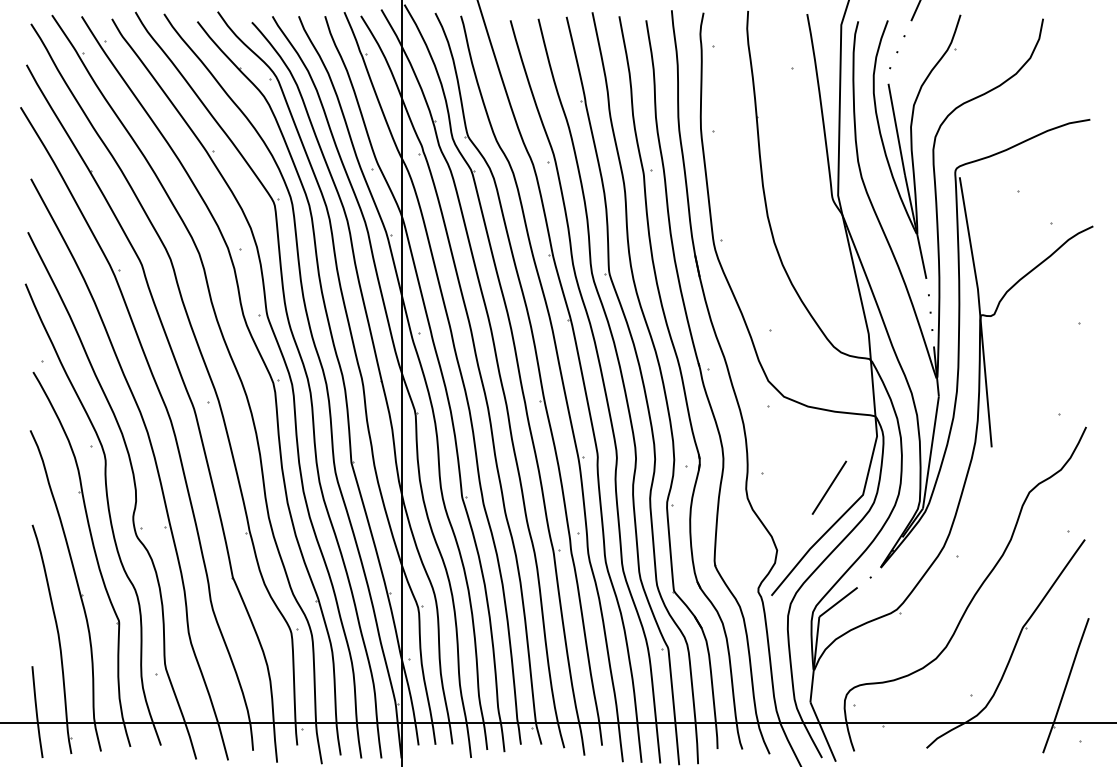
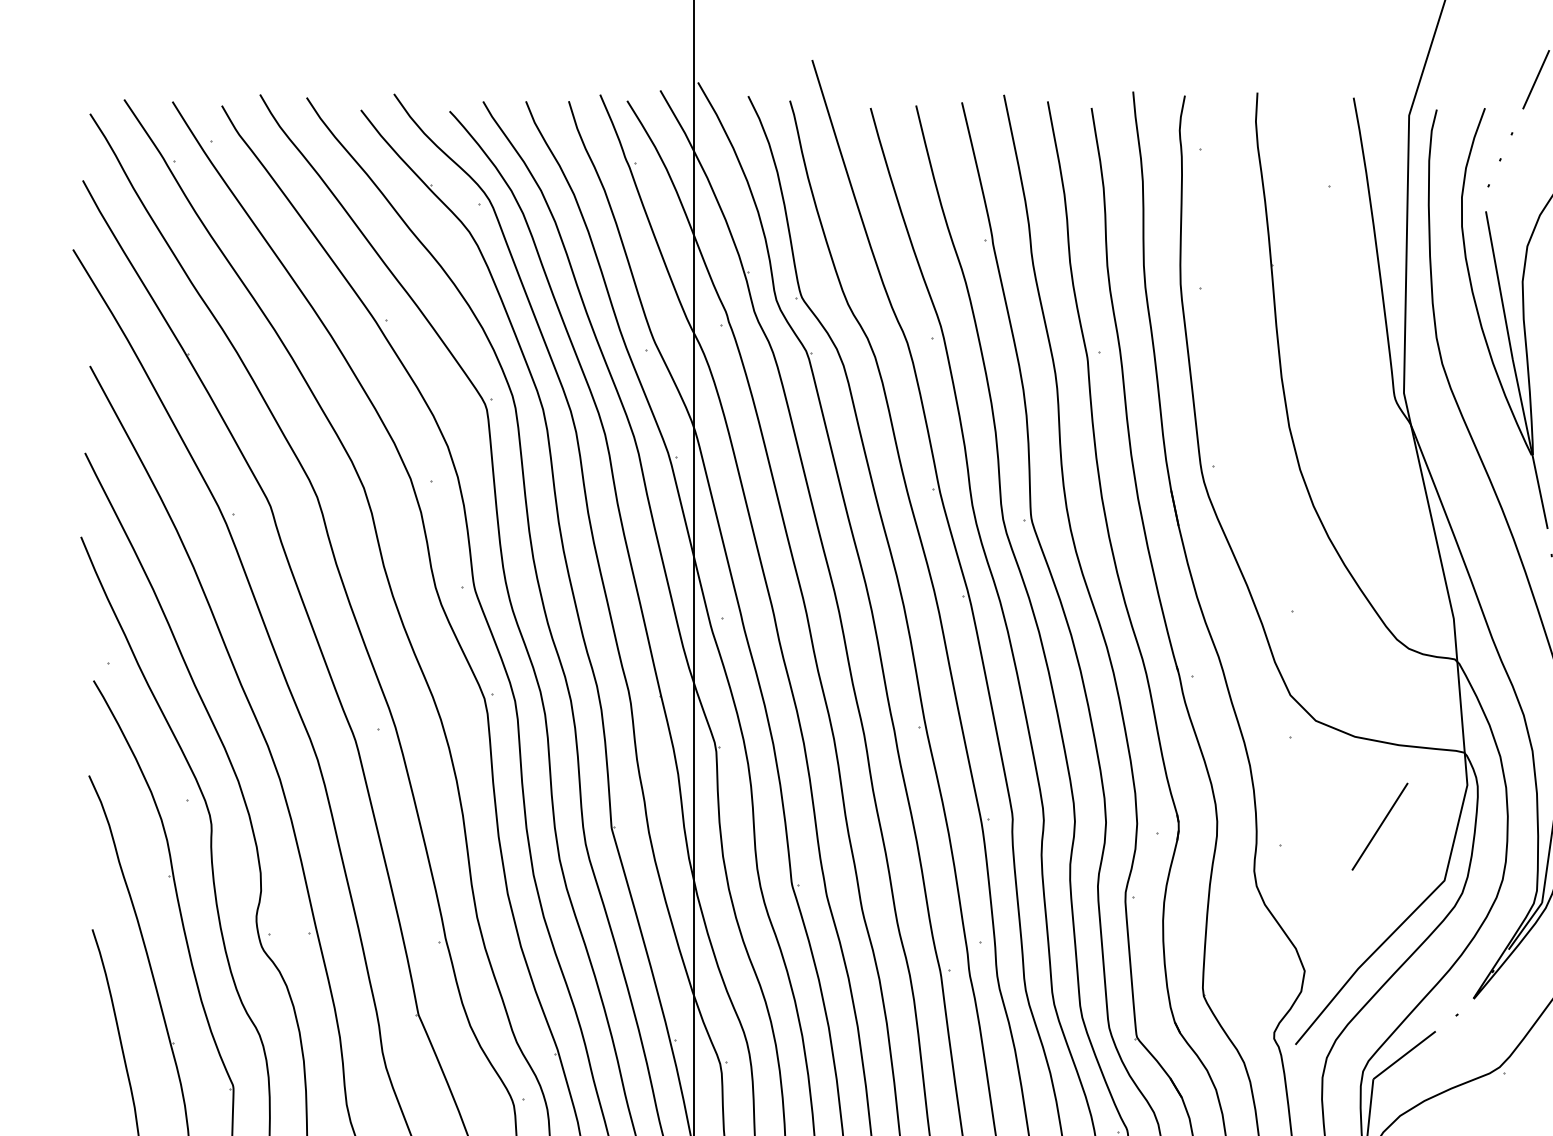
line: (829, 487) -> (1380, 826), moved

